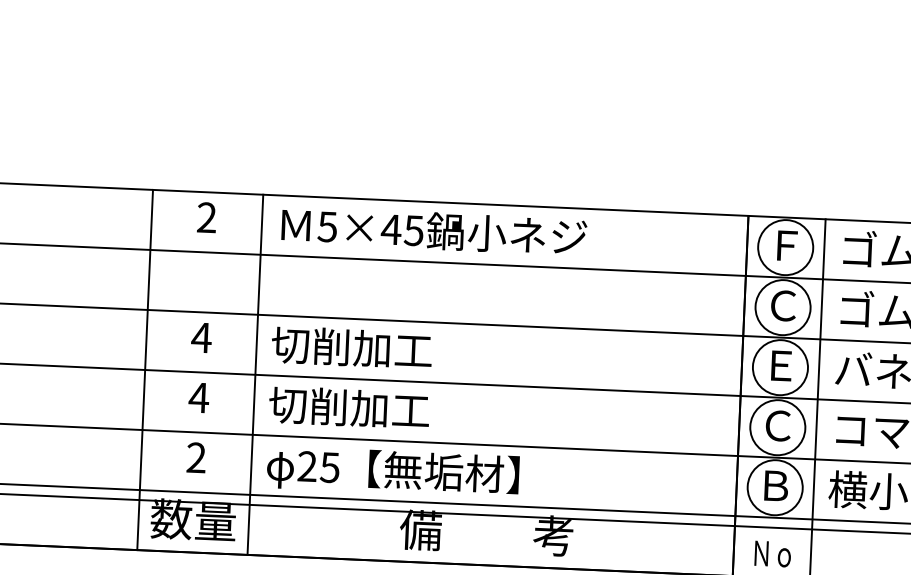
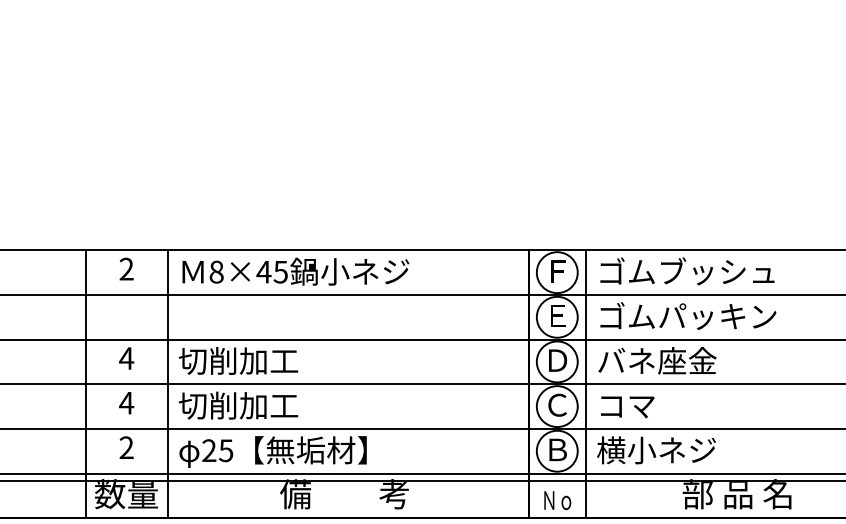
text: (327, 226) -> (216, 271), 5×45 -> 8×45
text: (783, 305) -> (557, 315), Ｃ -> Ｅ
text: (782, 365) -> (558, 360), Ｅ -> Ｄ

